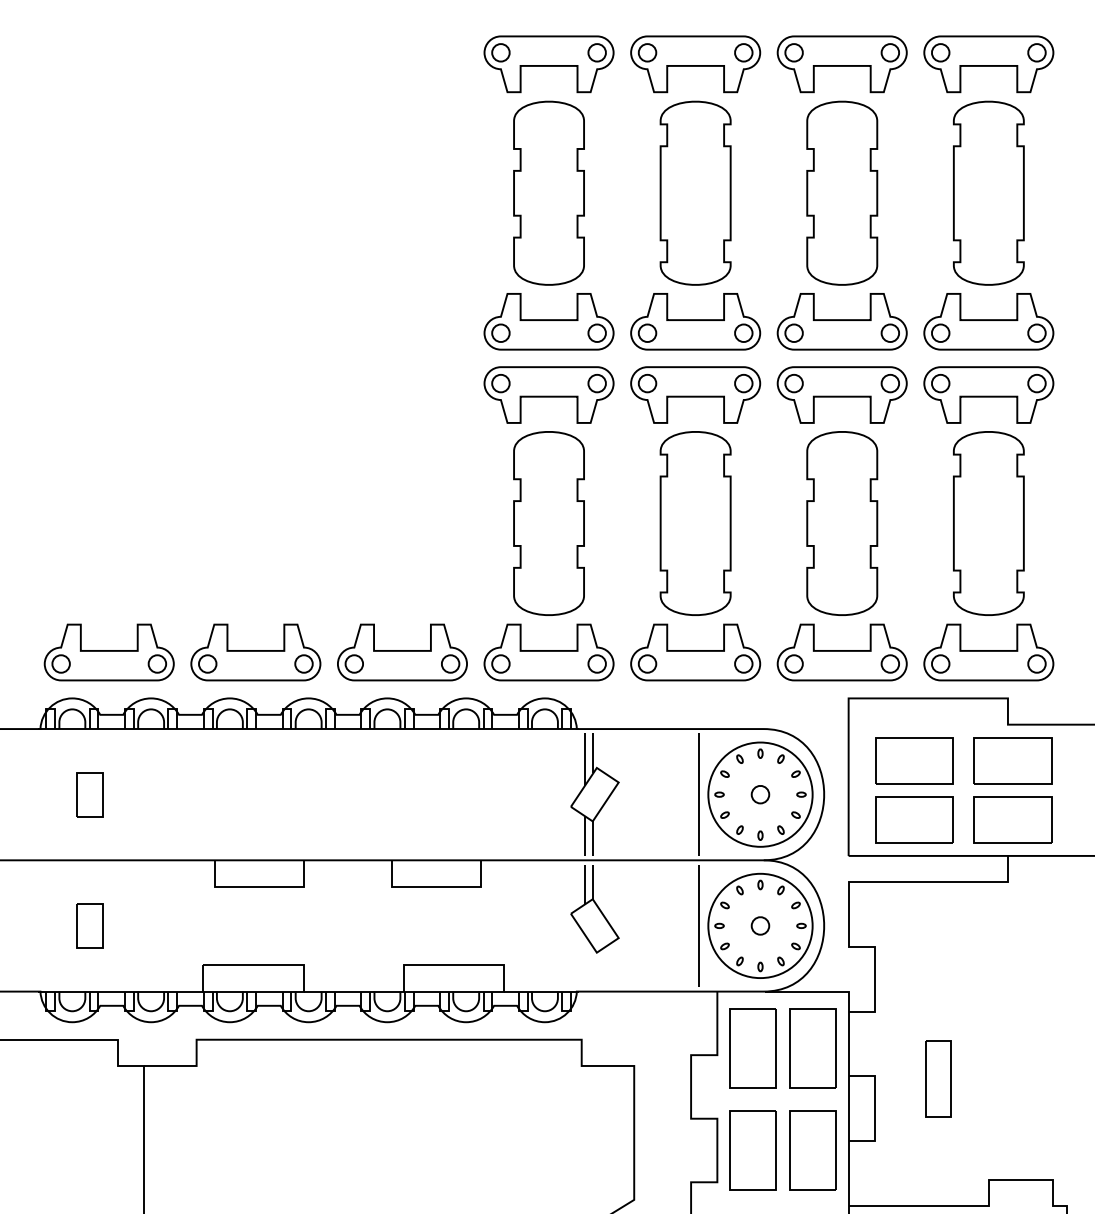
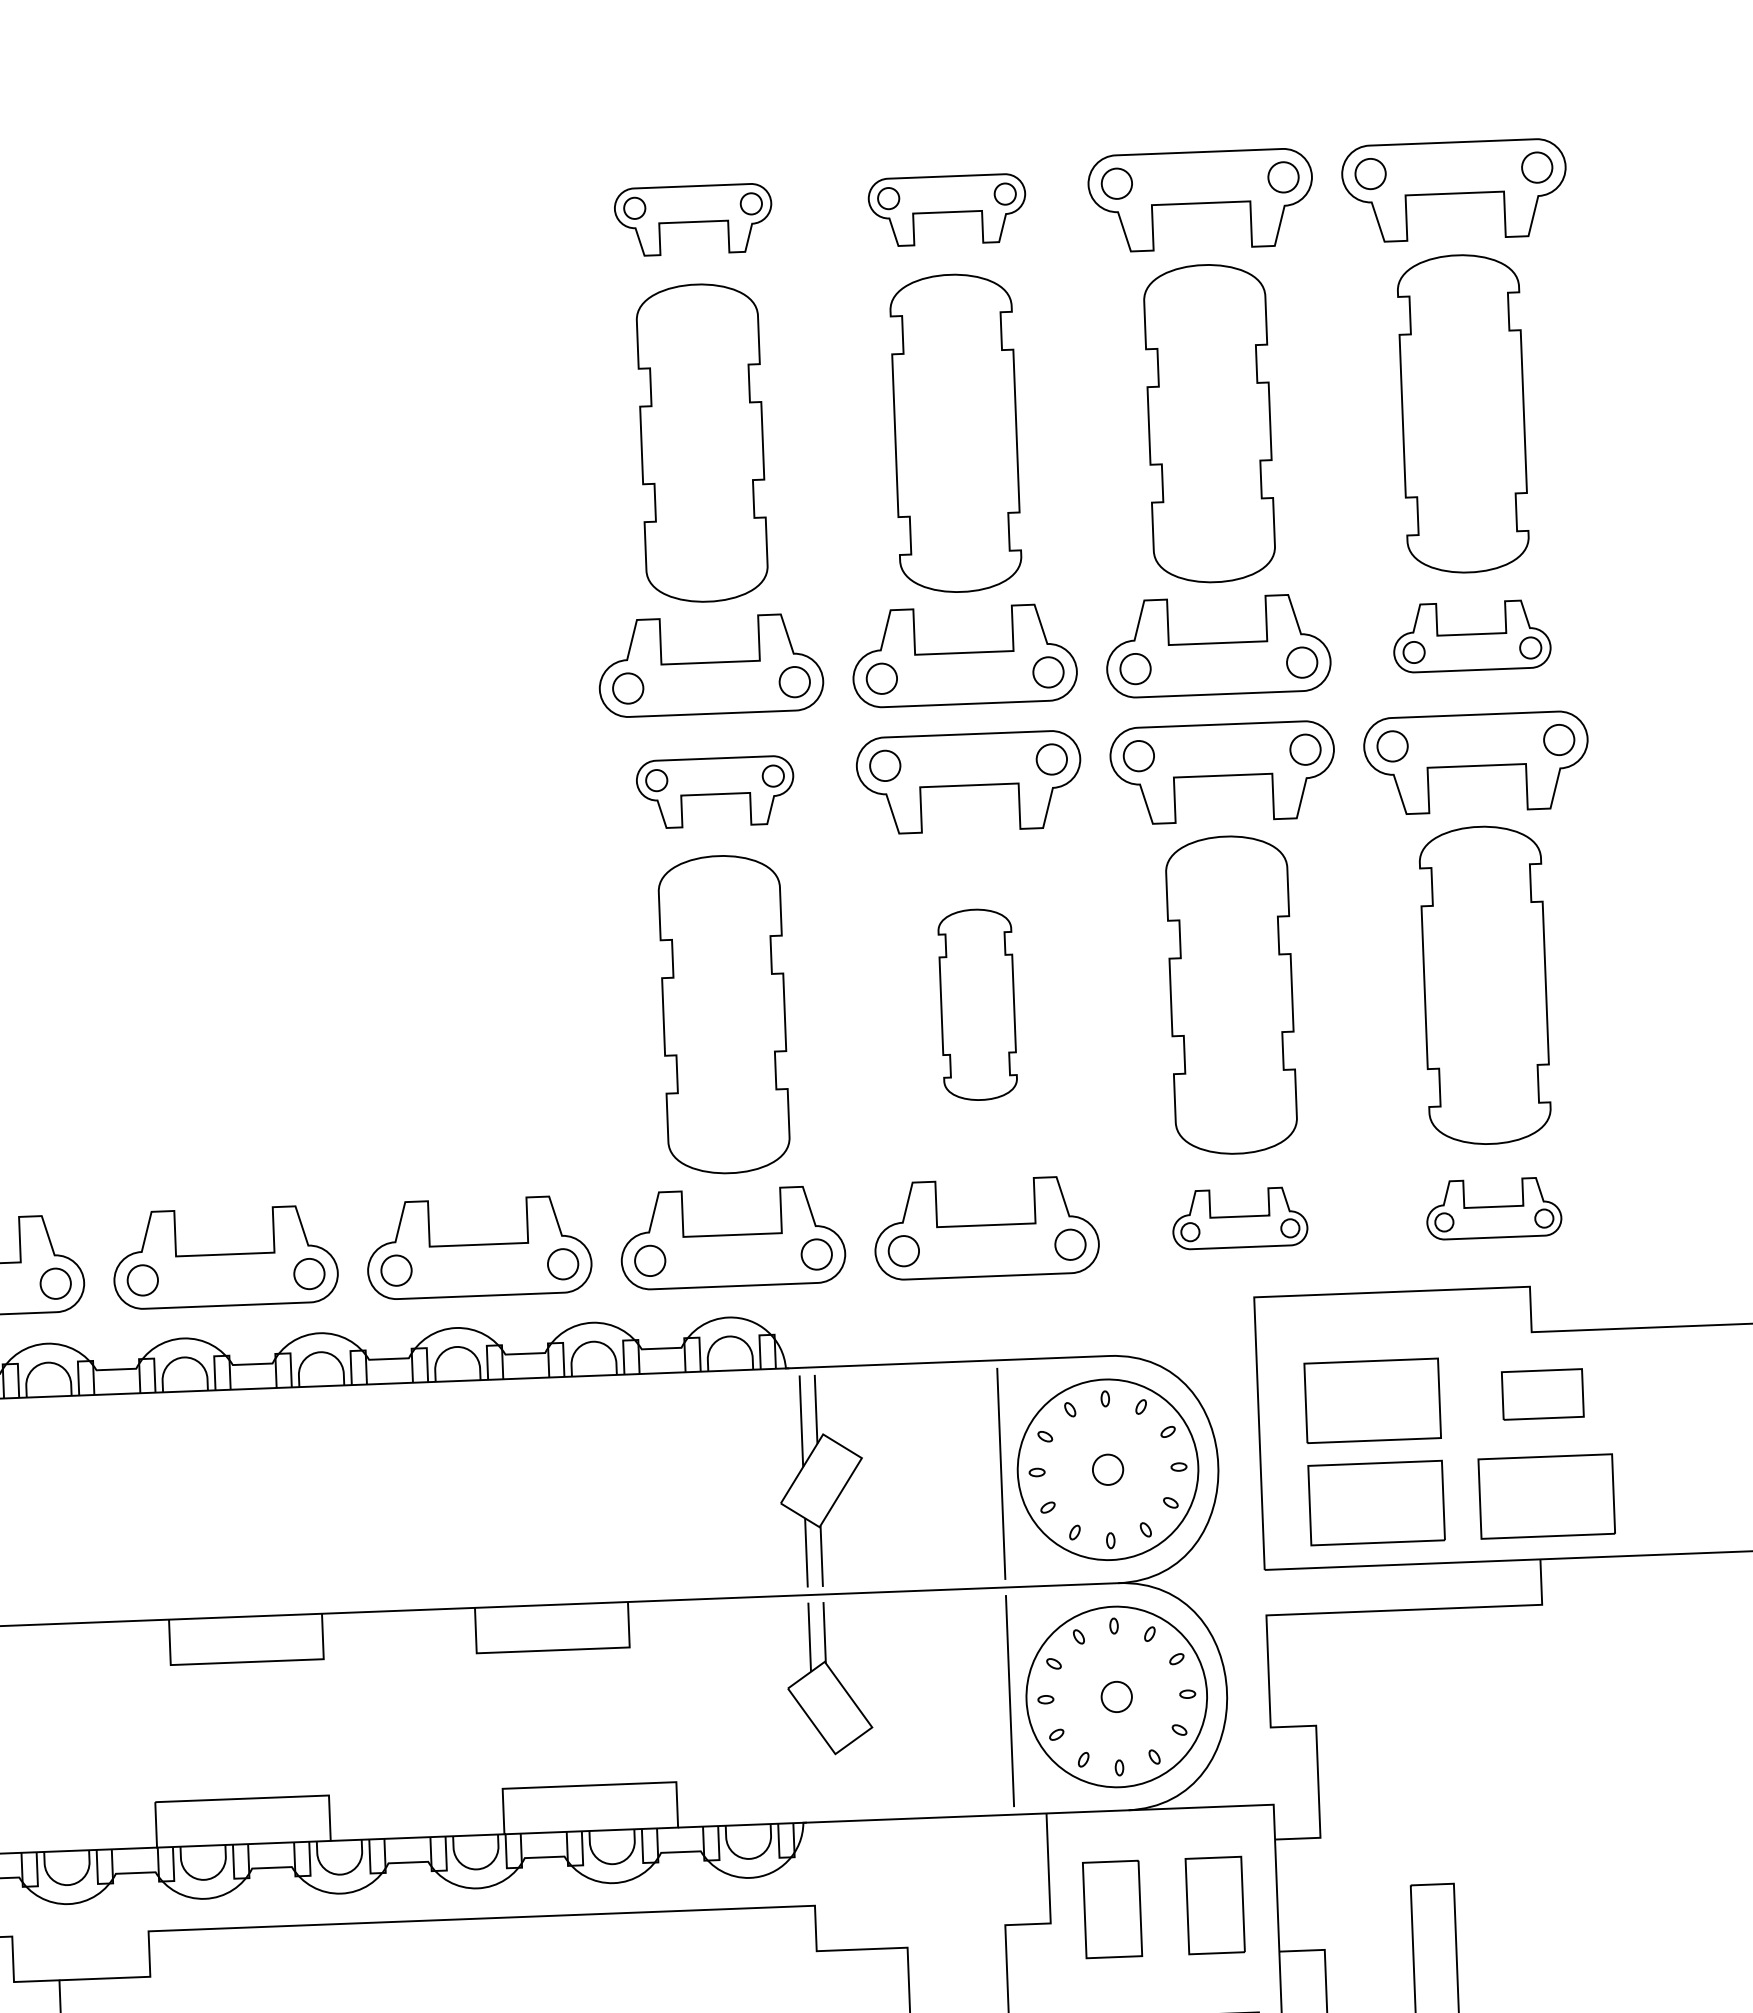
part: (548, 64) -> (692, 220), size x0.7
part: (695, 64) -> (947, 210), size x0.7
part: (988, 321) -> (1471, 635), size x0.7
part: (548, 394) -> (714, 791), size x0.7
part: (695, 523) -> (977, 1004), size x0.6
part: (841, 652) -> (1238, 1218), size x0.6
part: (988, 652) -> (1493, 1208), size x0.6
part: (1012, 760) -> (1541, 1393), size x0.6
part: (752, 1048) -> (1111, 1909), size x0.7
part: (812, 1048) -> (1214, 1905), size x0.7

